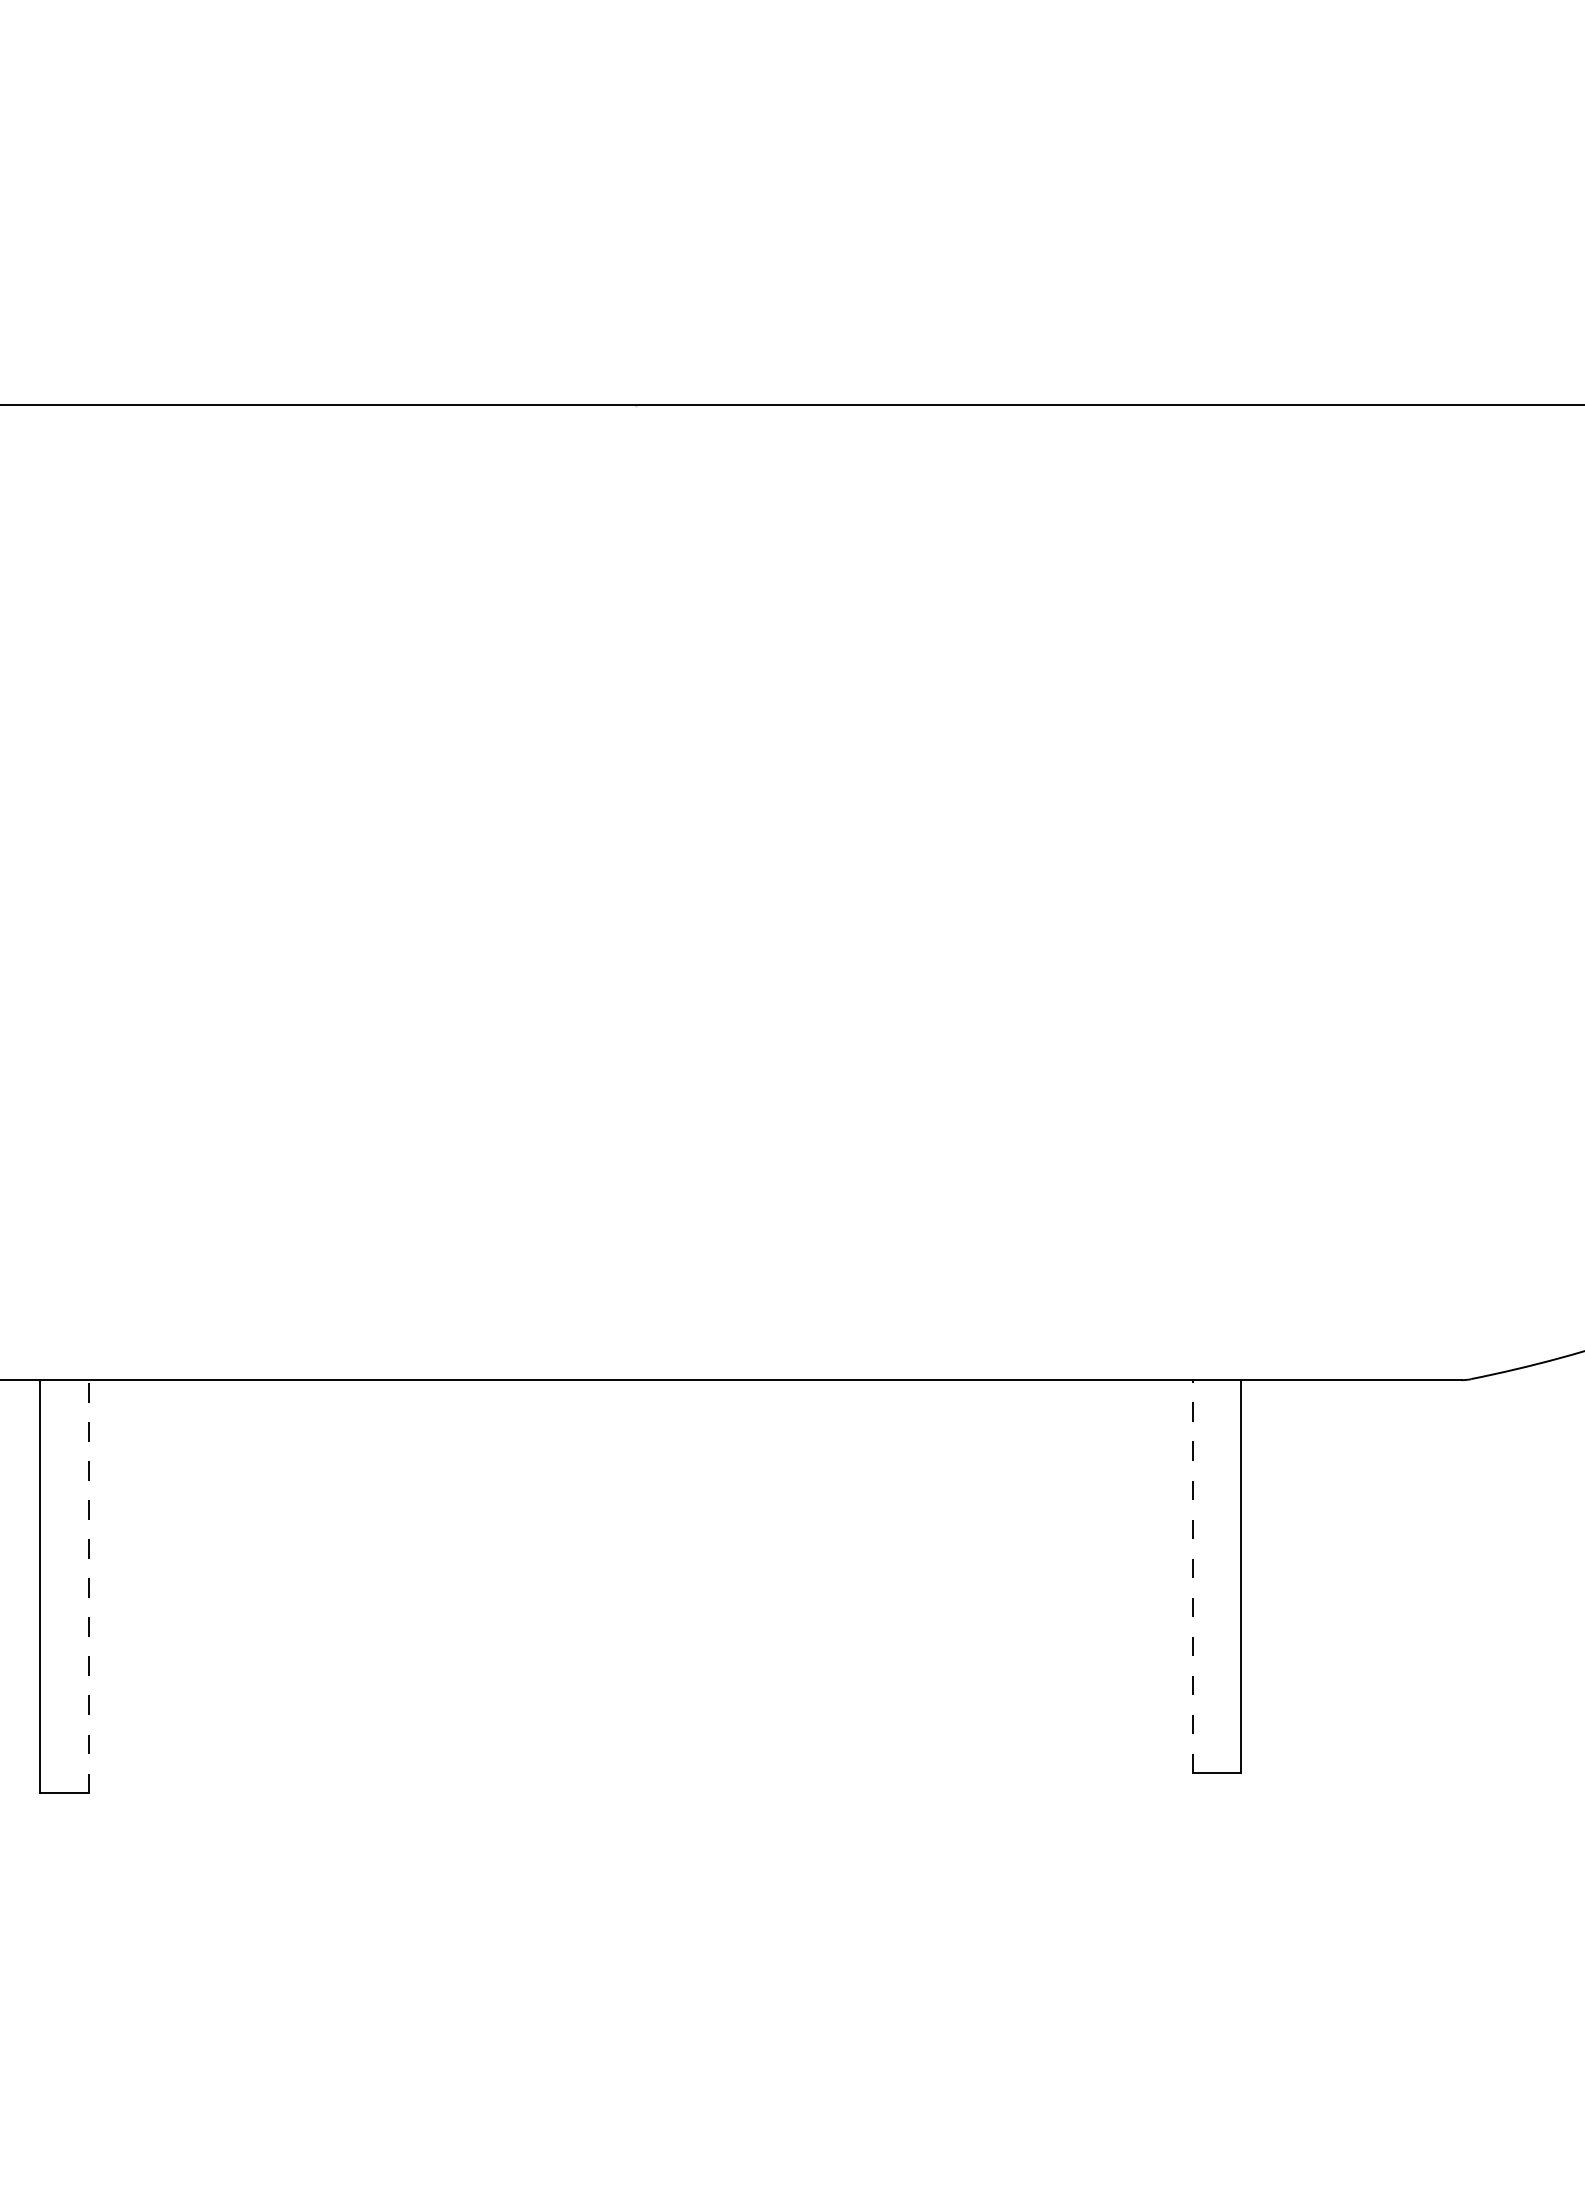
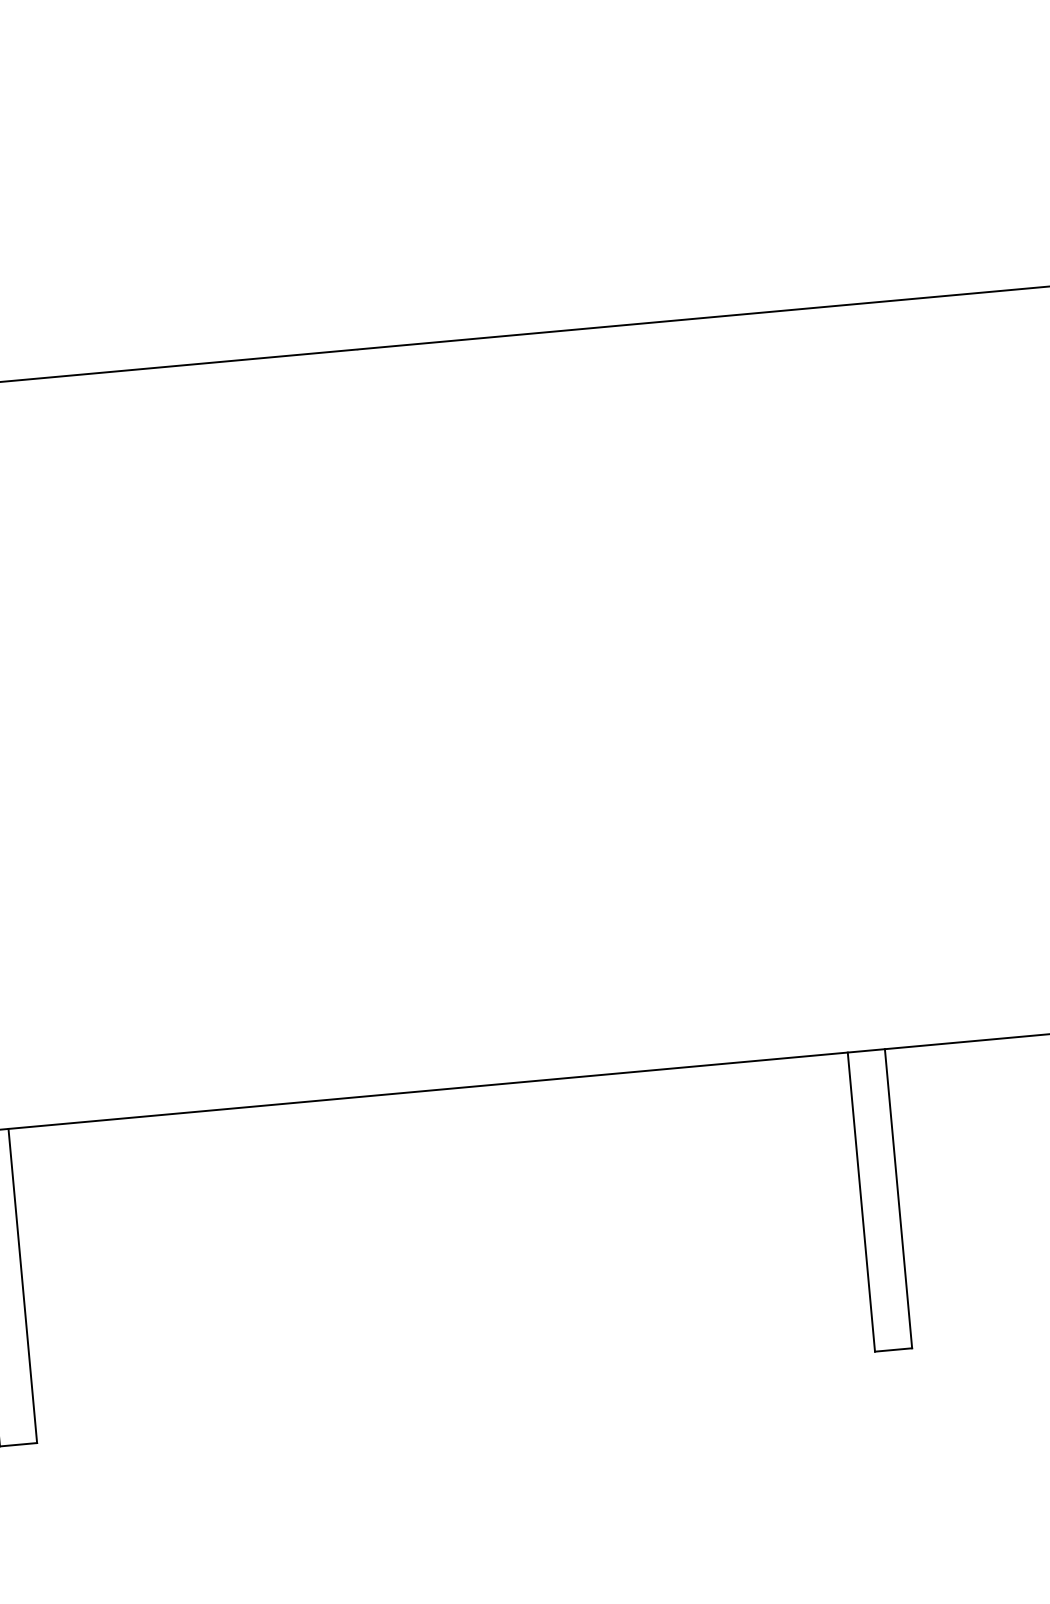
line: (1192, 1576) -> (861, 1201), dashed -> solid
line: (89, 1586) -> (23, 1285), dashed -> solid

